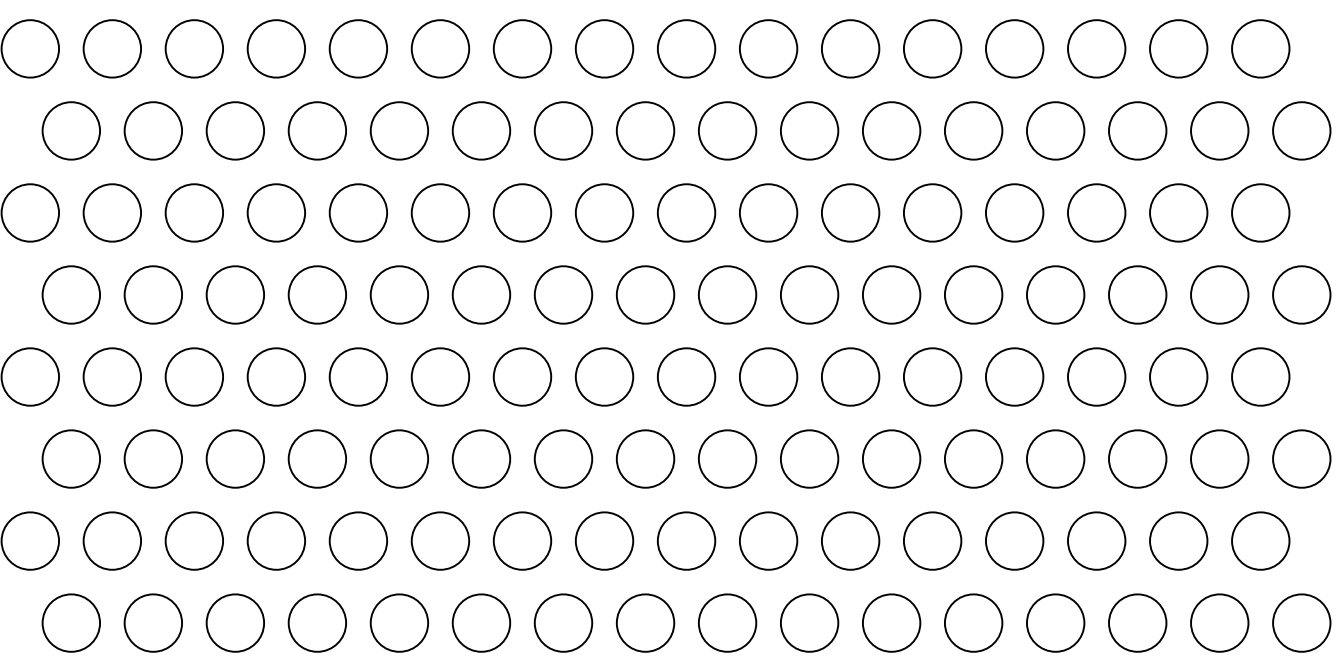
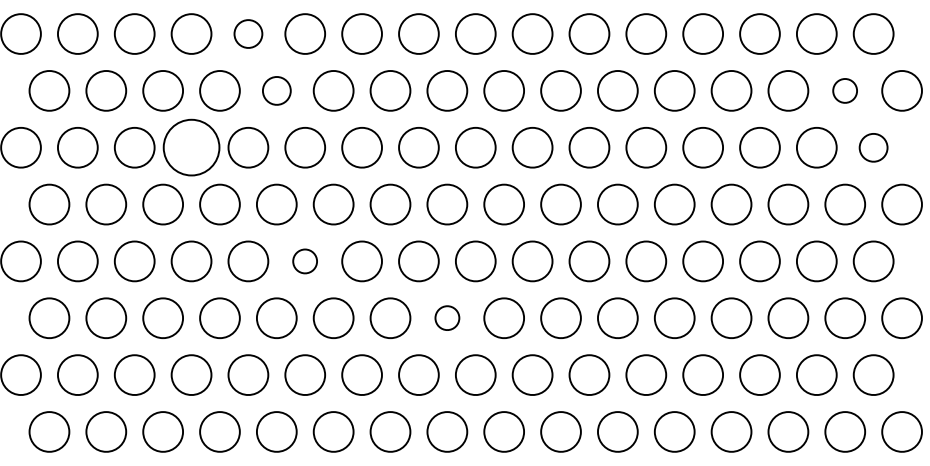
part: (358, 48) -> (248, 33), size x0.7
part: (398, 130) -> (276, 90), size x0.7
part: (1218, 130) -> (844, 90), size x0.6
part: (276, 212) -> (191, 147), size x1.4
part: (1260, 212) -> (873, 147), size x0.7
part: (439, 377) -> (304, 261), size x0.6
part: (645, 457) -> (447, 317), size x0.6

